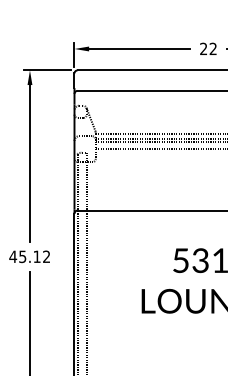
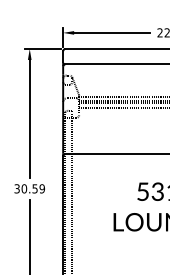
text: (29, 256) -> (29, 188), 45.12 -> 30.59

